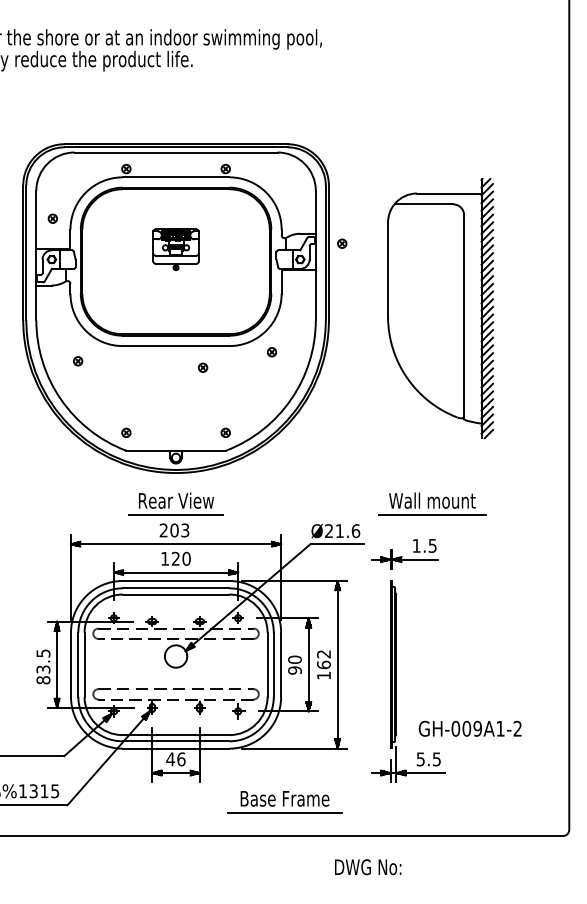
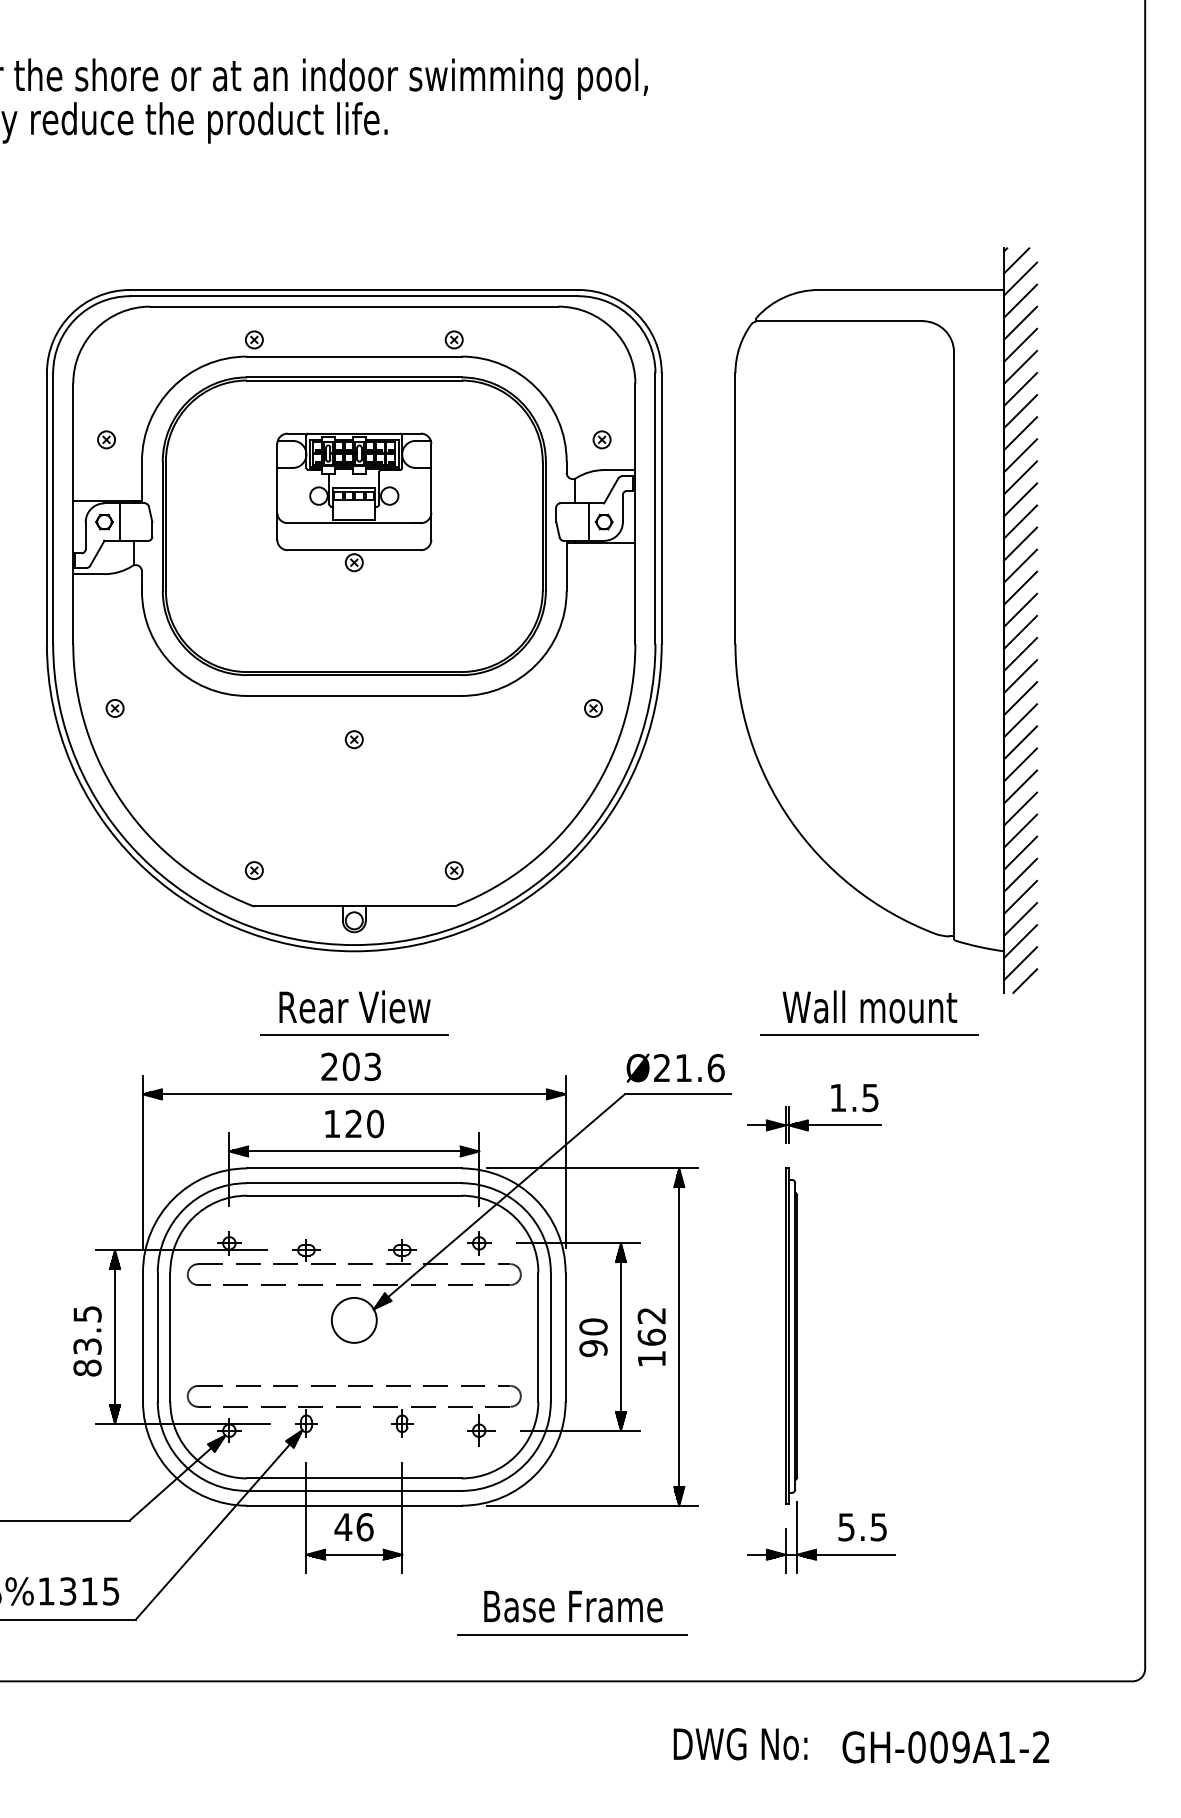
part: (342, 243) -> (602, 439), moved
part: (175, 249) -> (353, 501), size x1.67
part: (440, 308) -> (886, 620), size x1.43
part: (271, 352) -> (592, 708), moved
part: (78, 361) -> (115, 708), moved
part: (203, 367) -> (355, 739), moved
text: (469, 728) -> (944, 1746), moved

